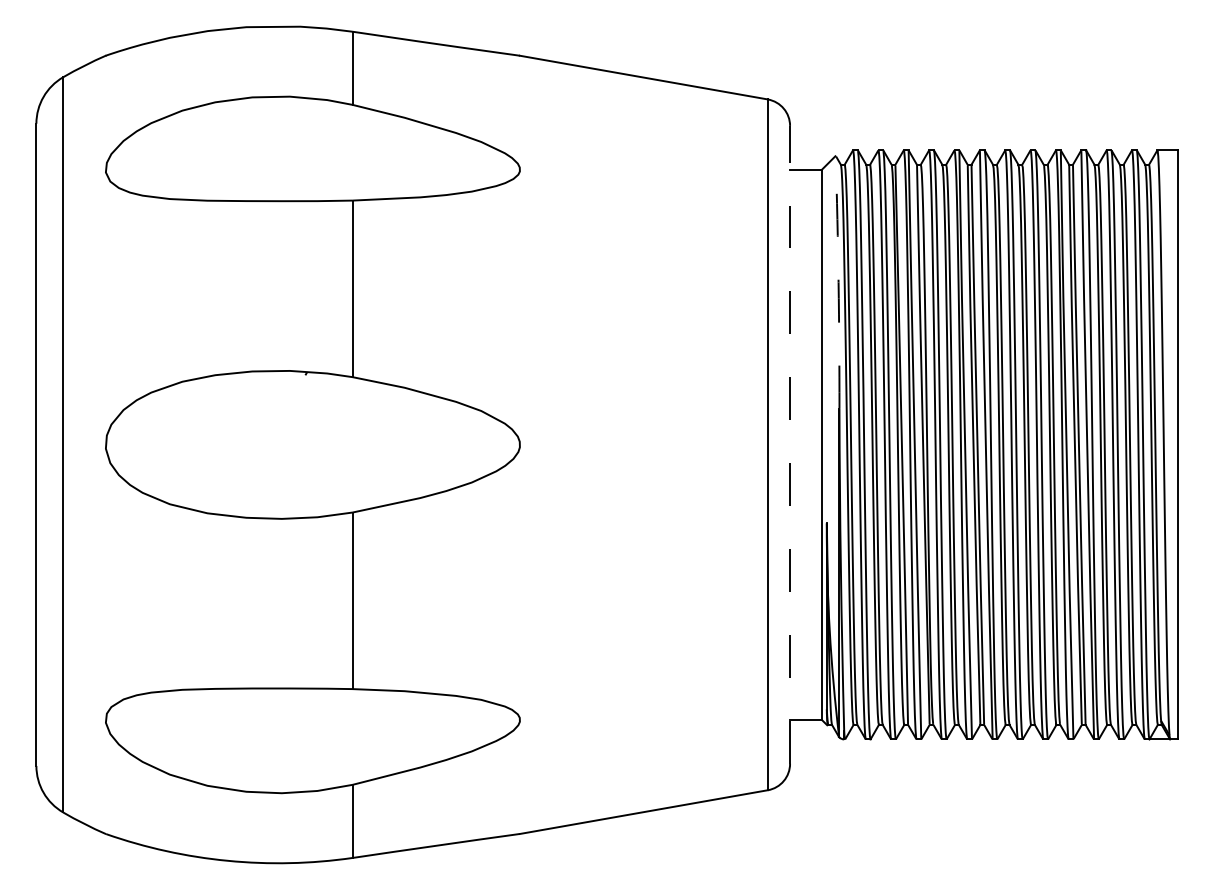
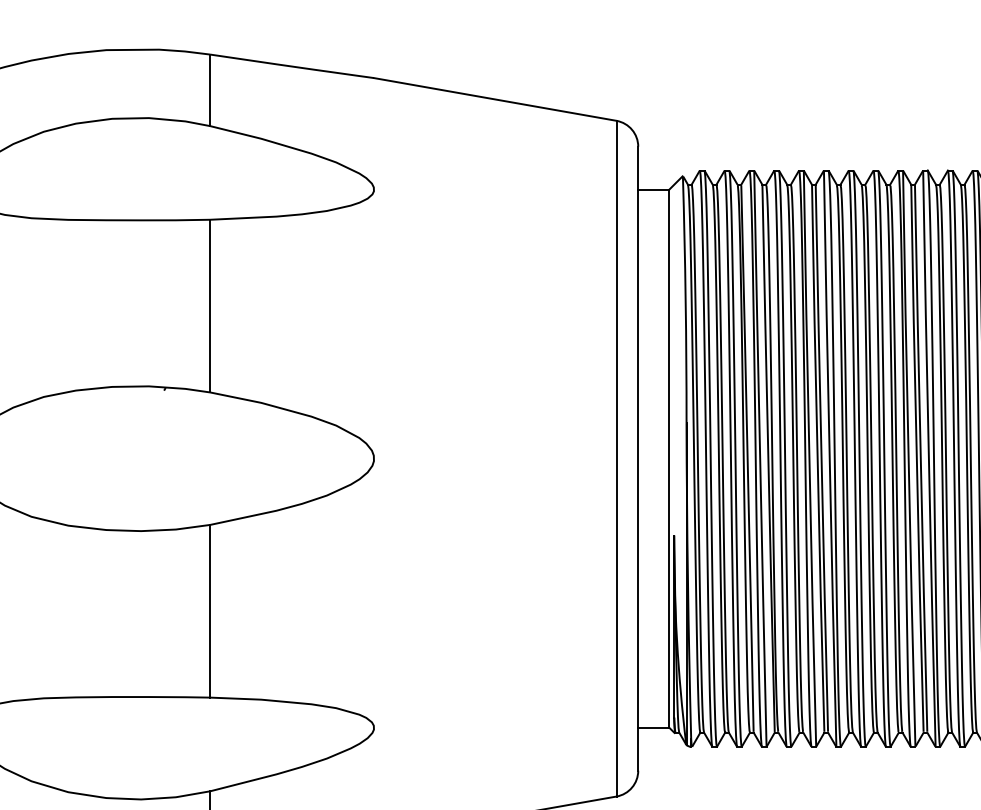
arc: (838, 282) -> (685, 299), dashed -> solid
line: (790, 444) -> (638, 458), dashed -> solid

